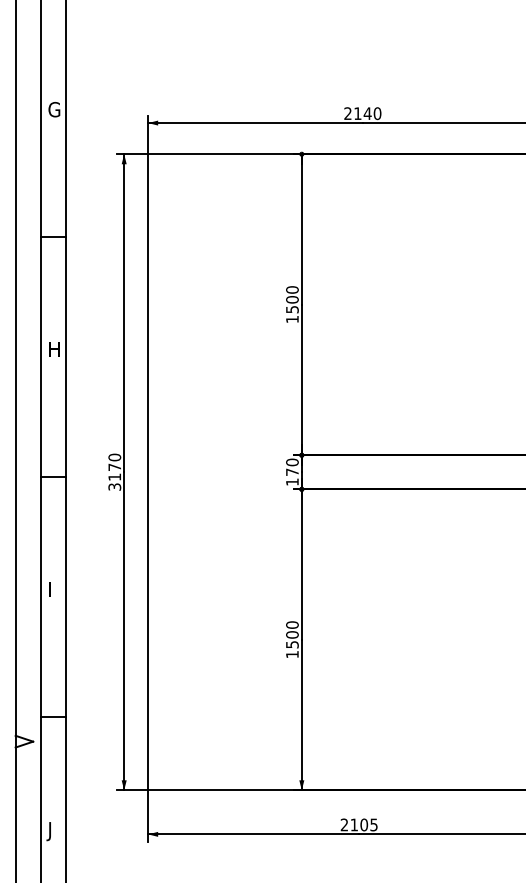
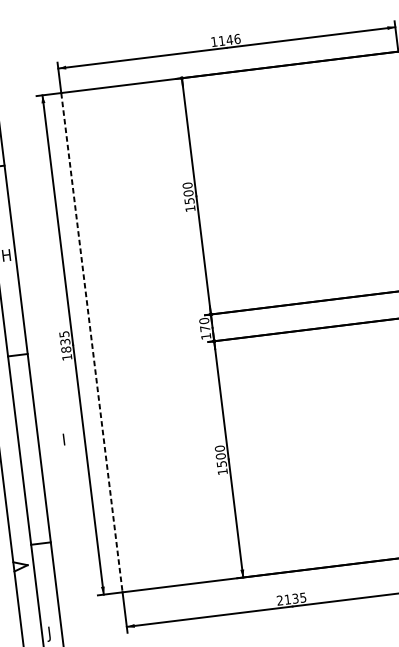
text: (362, 113) -> (225, 40), 2140 -> 1146
text: (114, 471) -> (65, 345), 3170 -> 1835
line: (148, 472) -> (92, 342), solid -> dashed
text: (49, 589) -> (63, 439), moved
text: (364, 824) -> (295, 598), 2105 -> 2135

